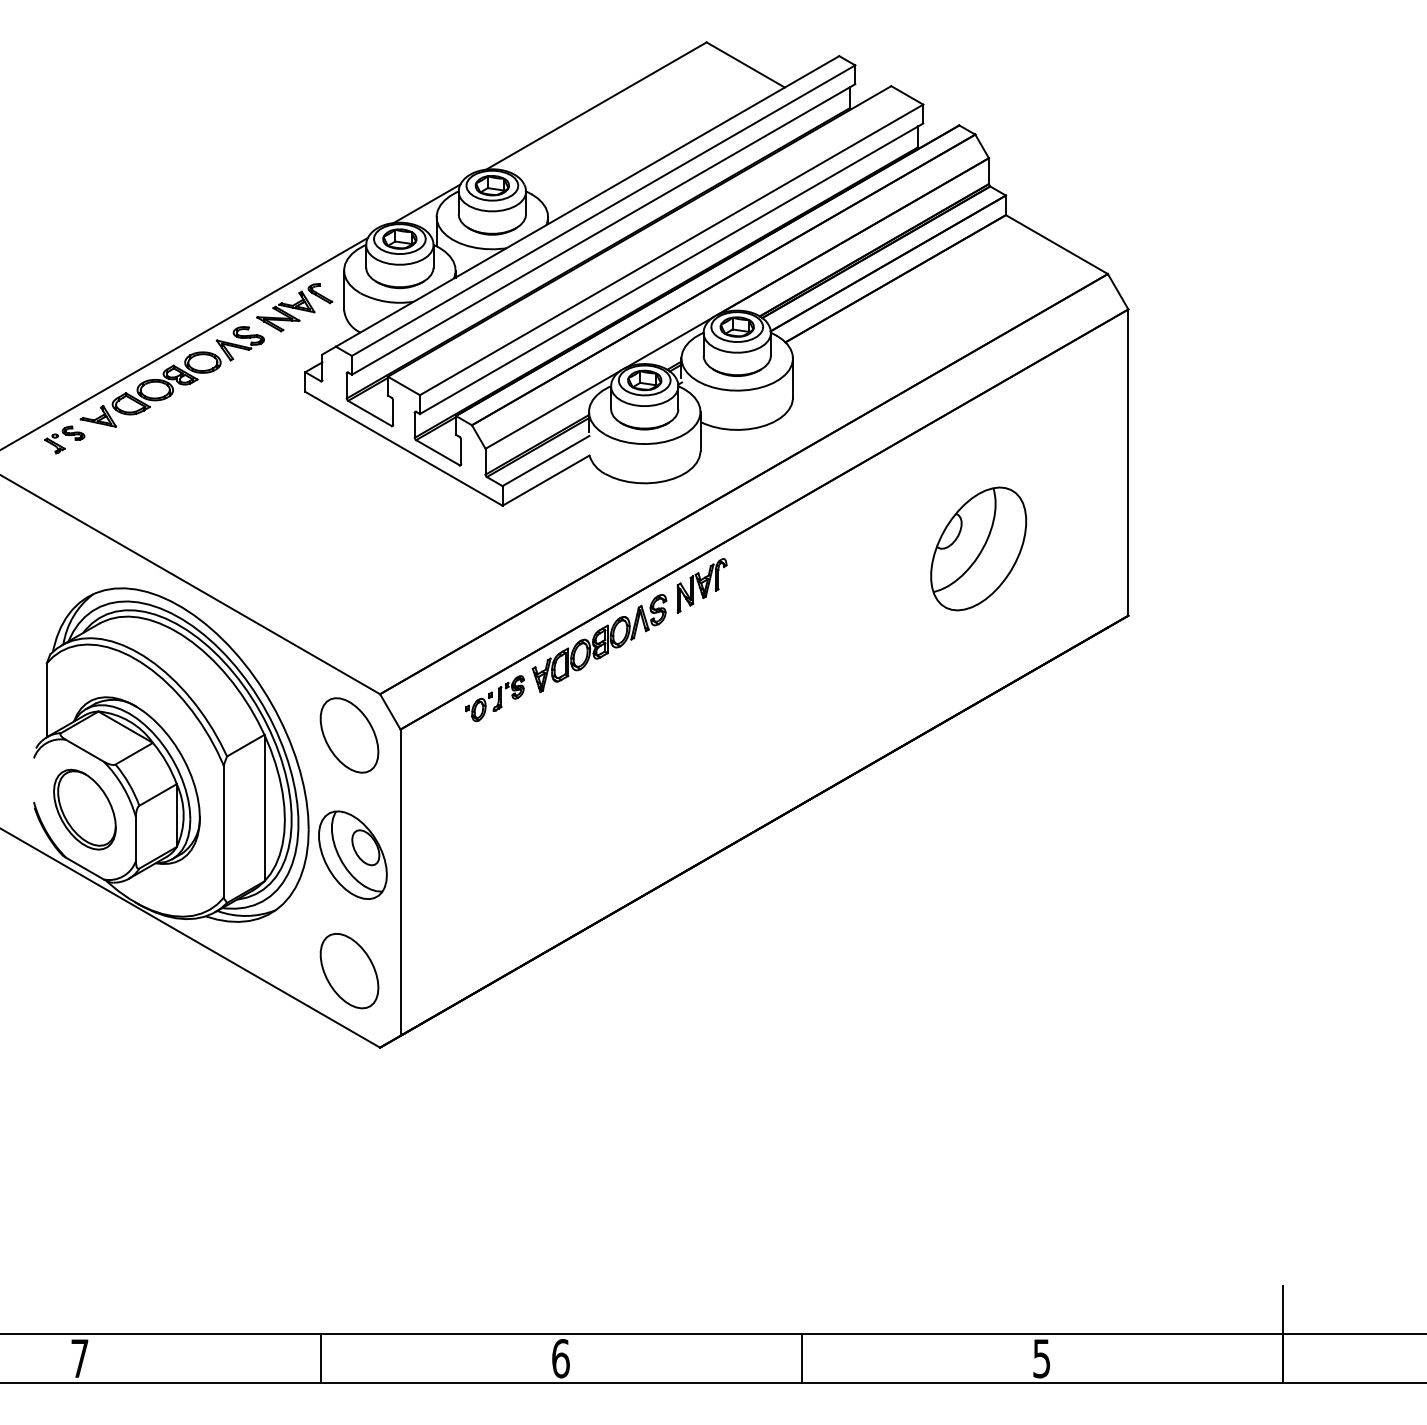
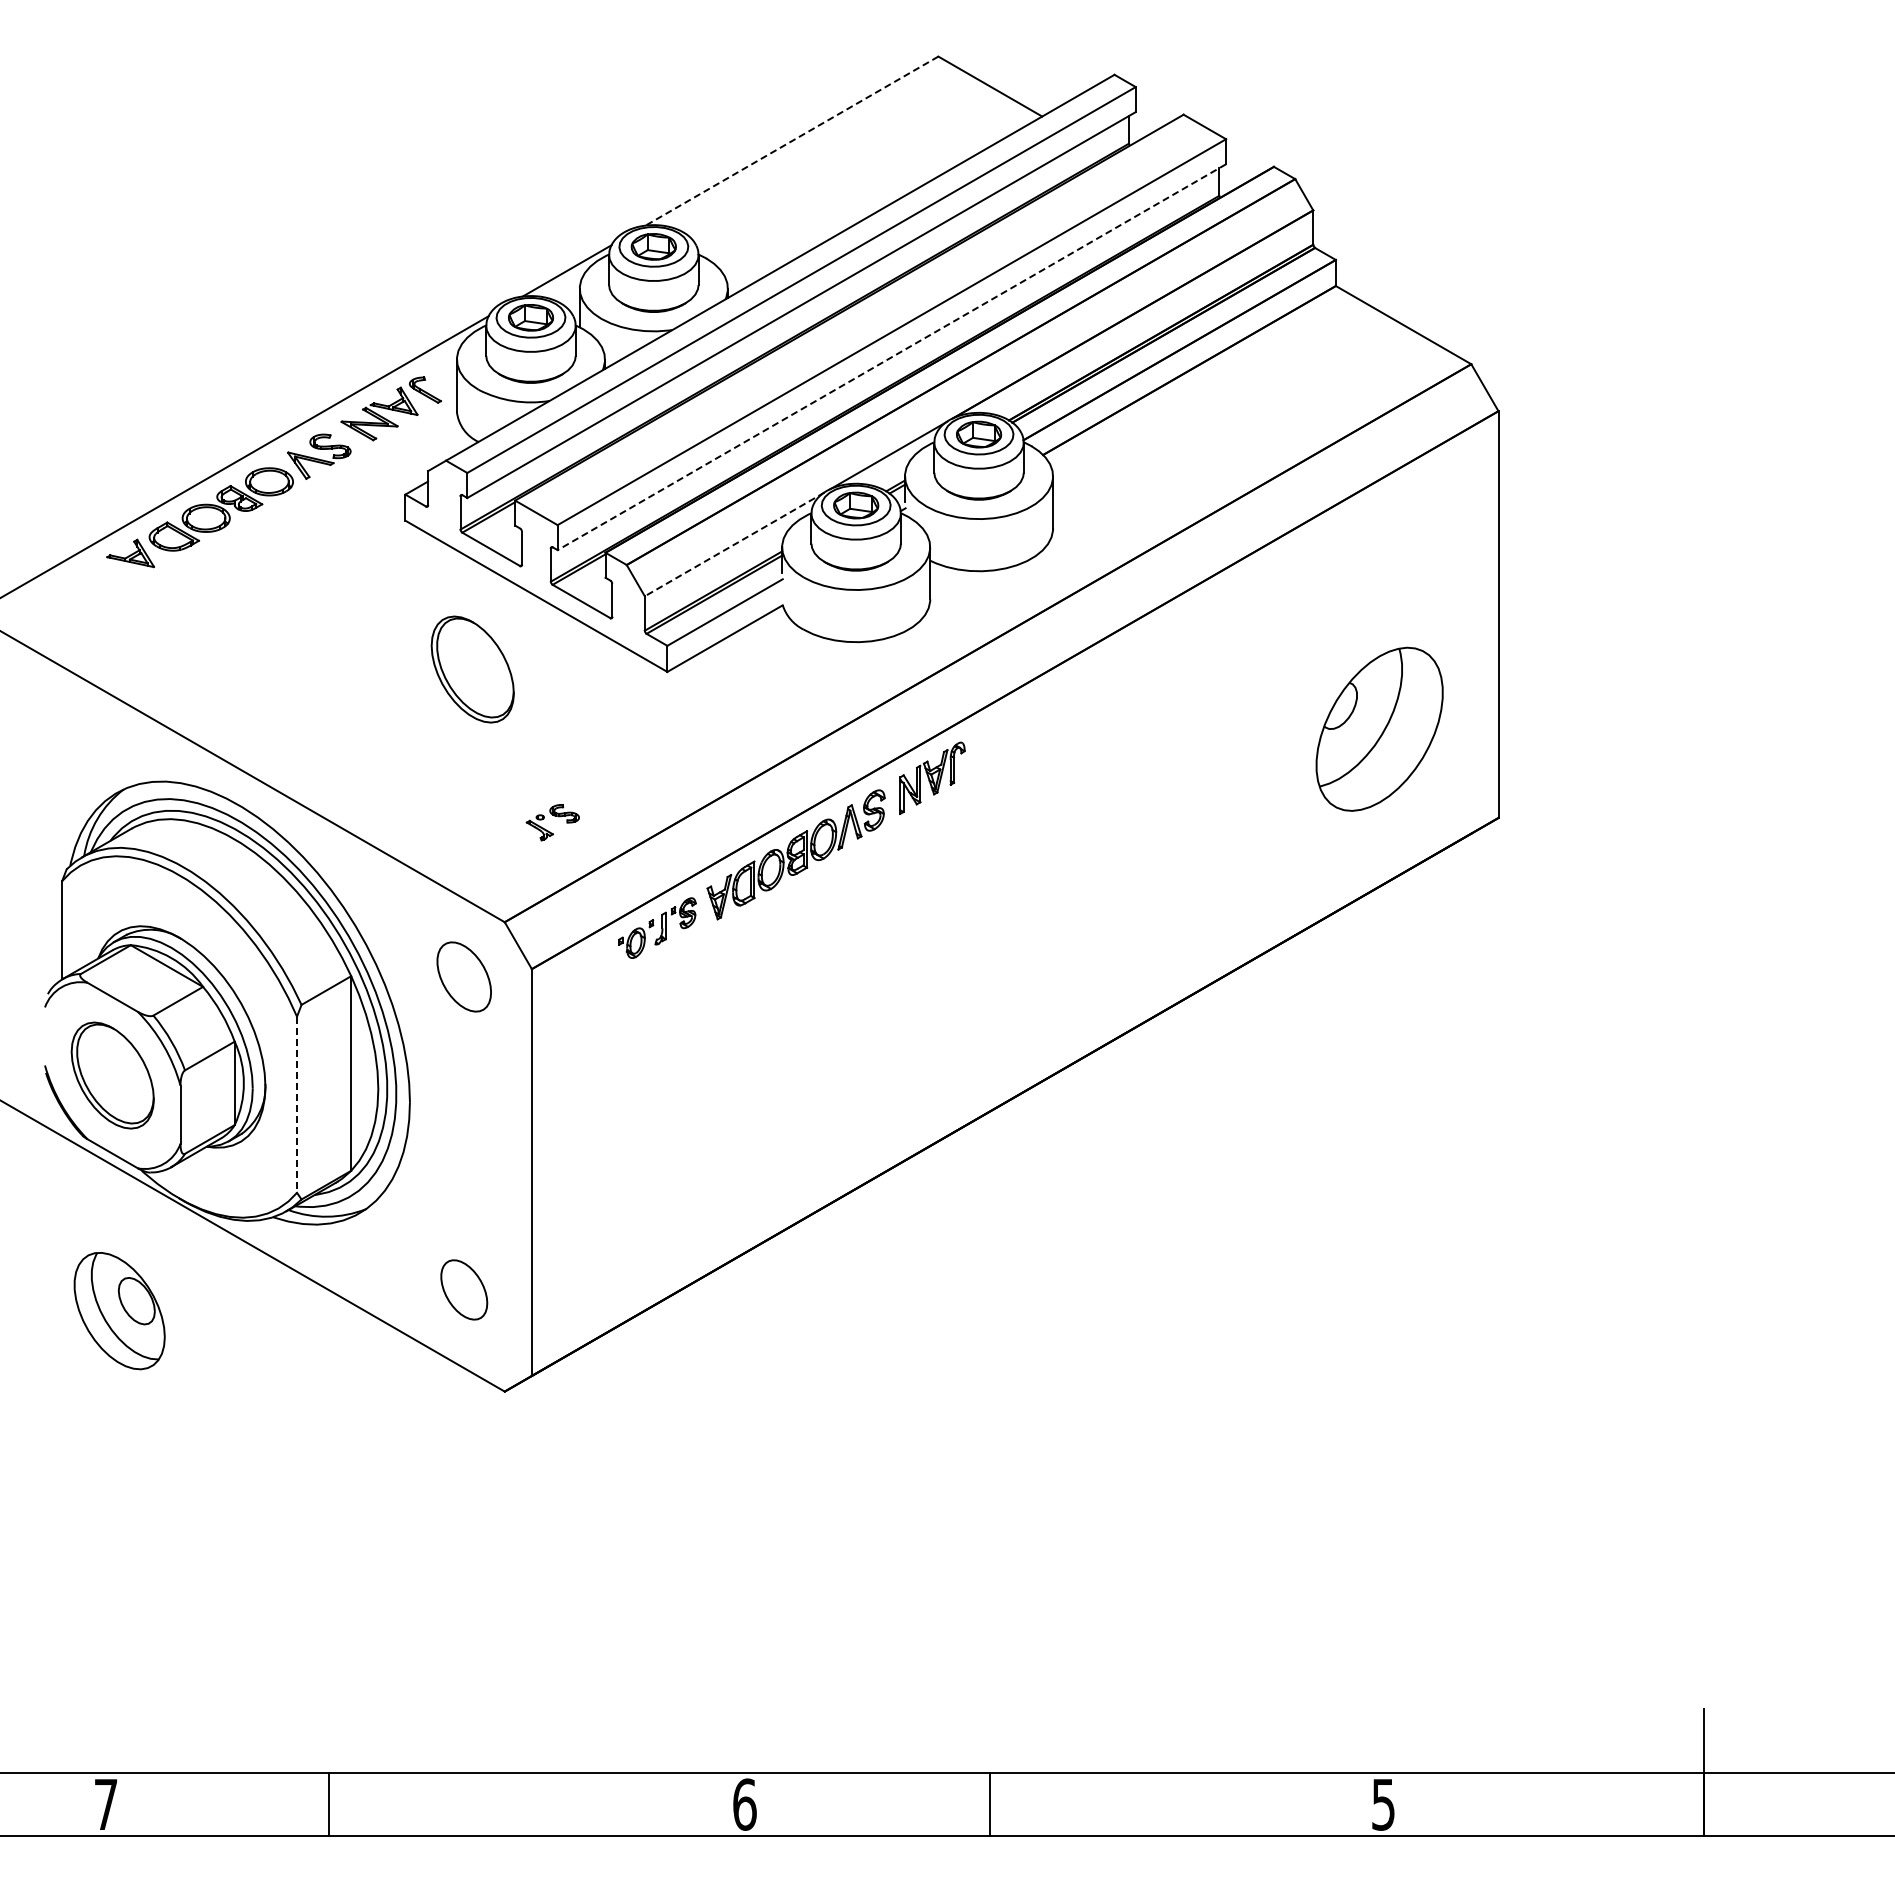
line: (596, 106) -> (791, 141), solid -> dashed
line: (671, 268) -> (891, 357), solid -> dashed
line: (553, 409) -> (734, 544), solid -> dashed
part: (65, 435) -> (554, 816), moved
part: (355, 503) -> (472, 669), added
part: (978, 548) -> (1379, 728), moved
part: (349, 735) -> (464, 976), size x0.7
line: (224, 832) -> (297, 1105), solid -> dashed
part: (352, 855) -> (119, 1311), moved
part: (349, 970) -> (464, 1289), size x0.6
line: (321, 1358) -> (329, 1804), moved
line: (801, 1358) -> (989, 1804), moved

